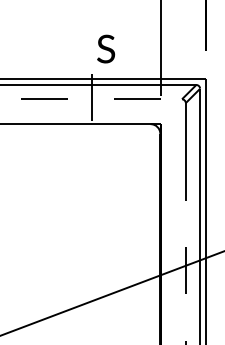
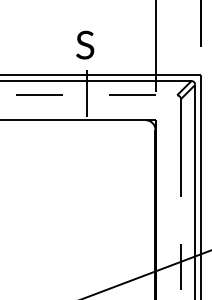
text: (106, 48) -> (85, 44), moved

